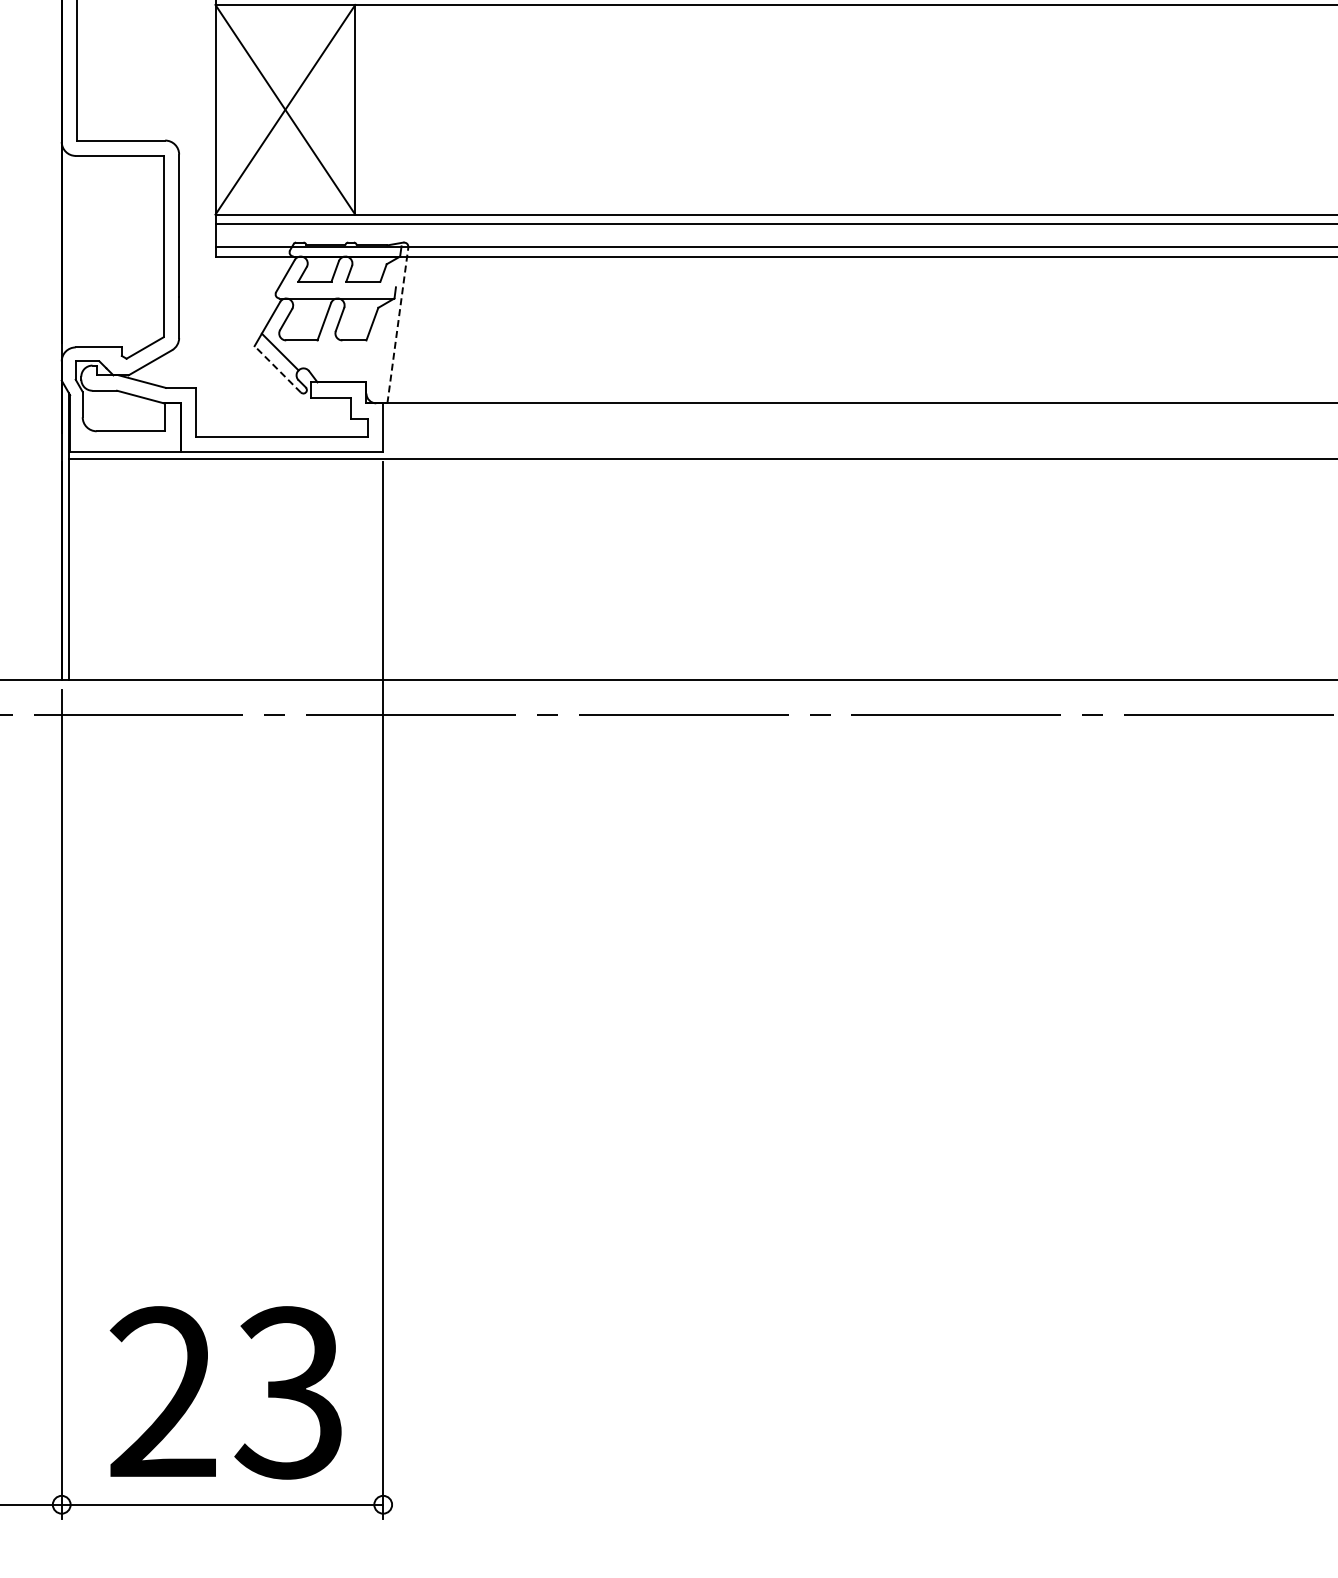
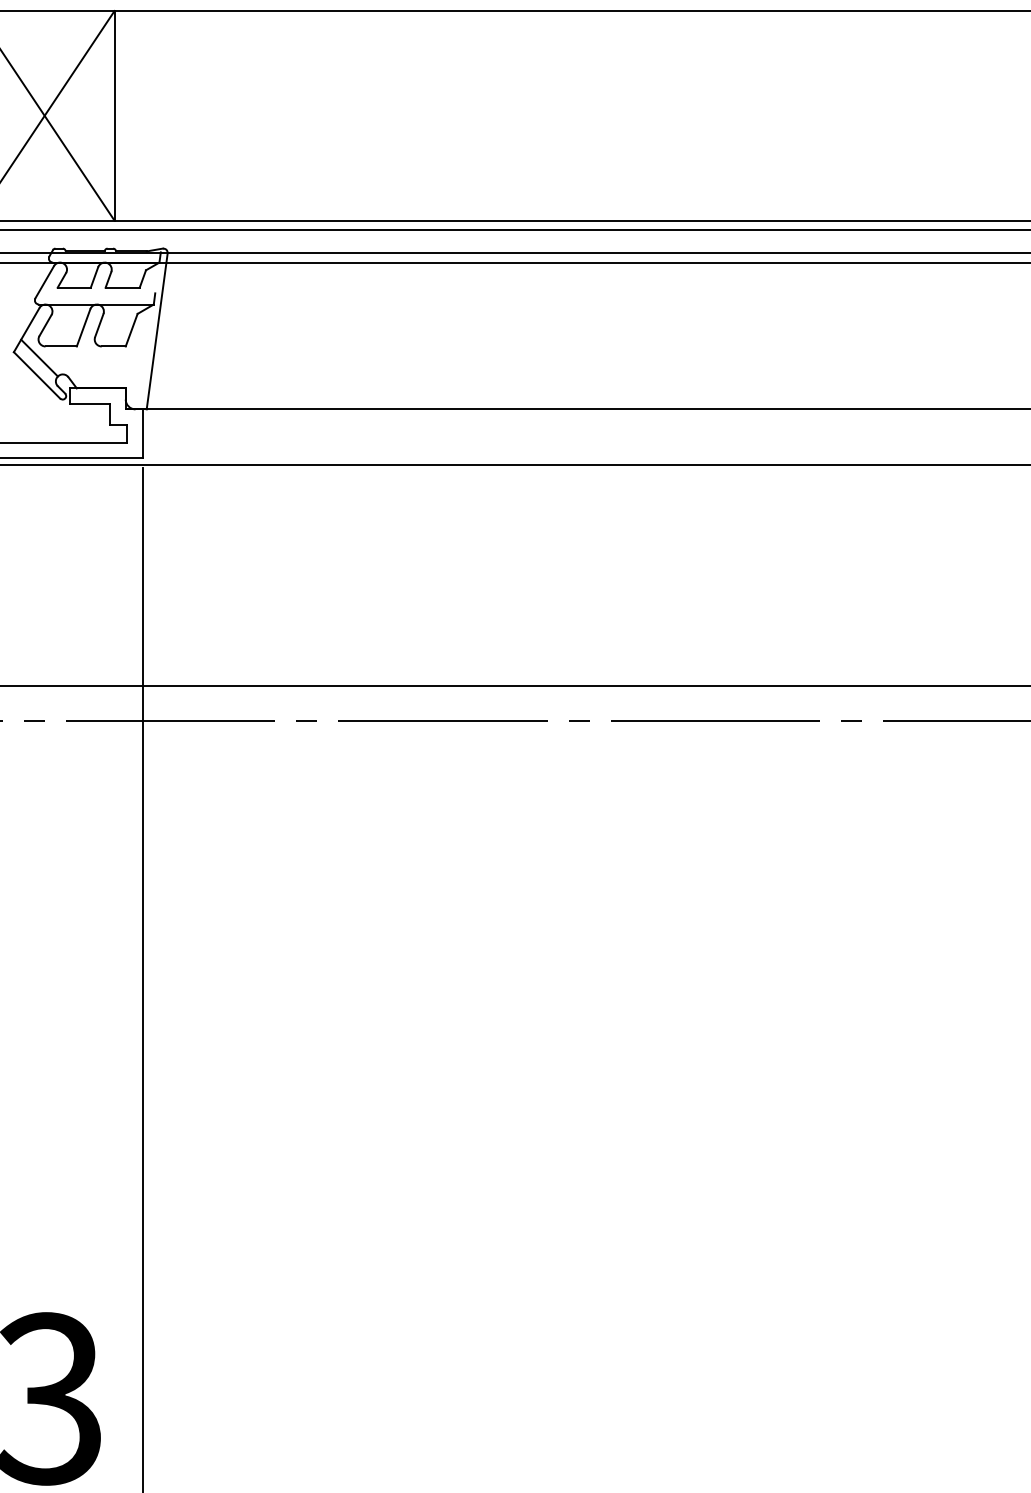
line: (397, 325) -> (156, 331), dashed -> solid
line: (277, 369) -> (36, 375), dashed -> solid

